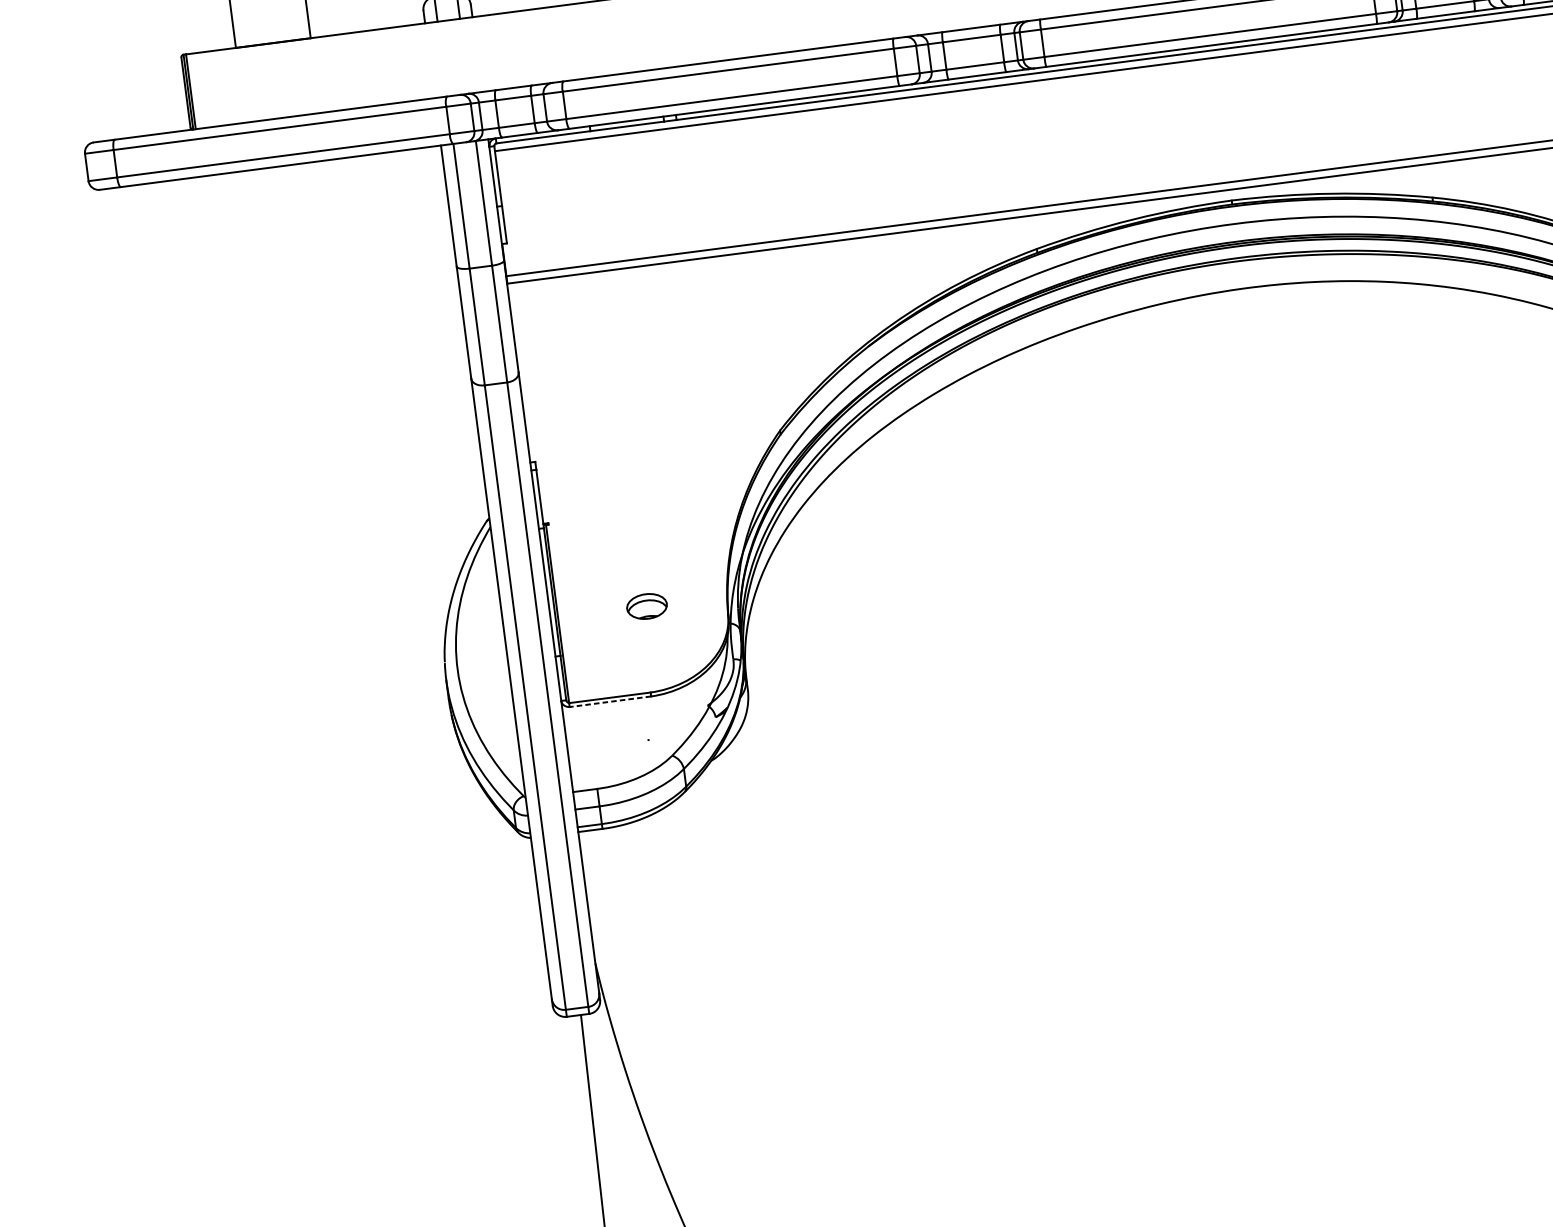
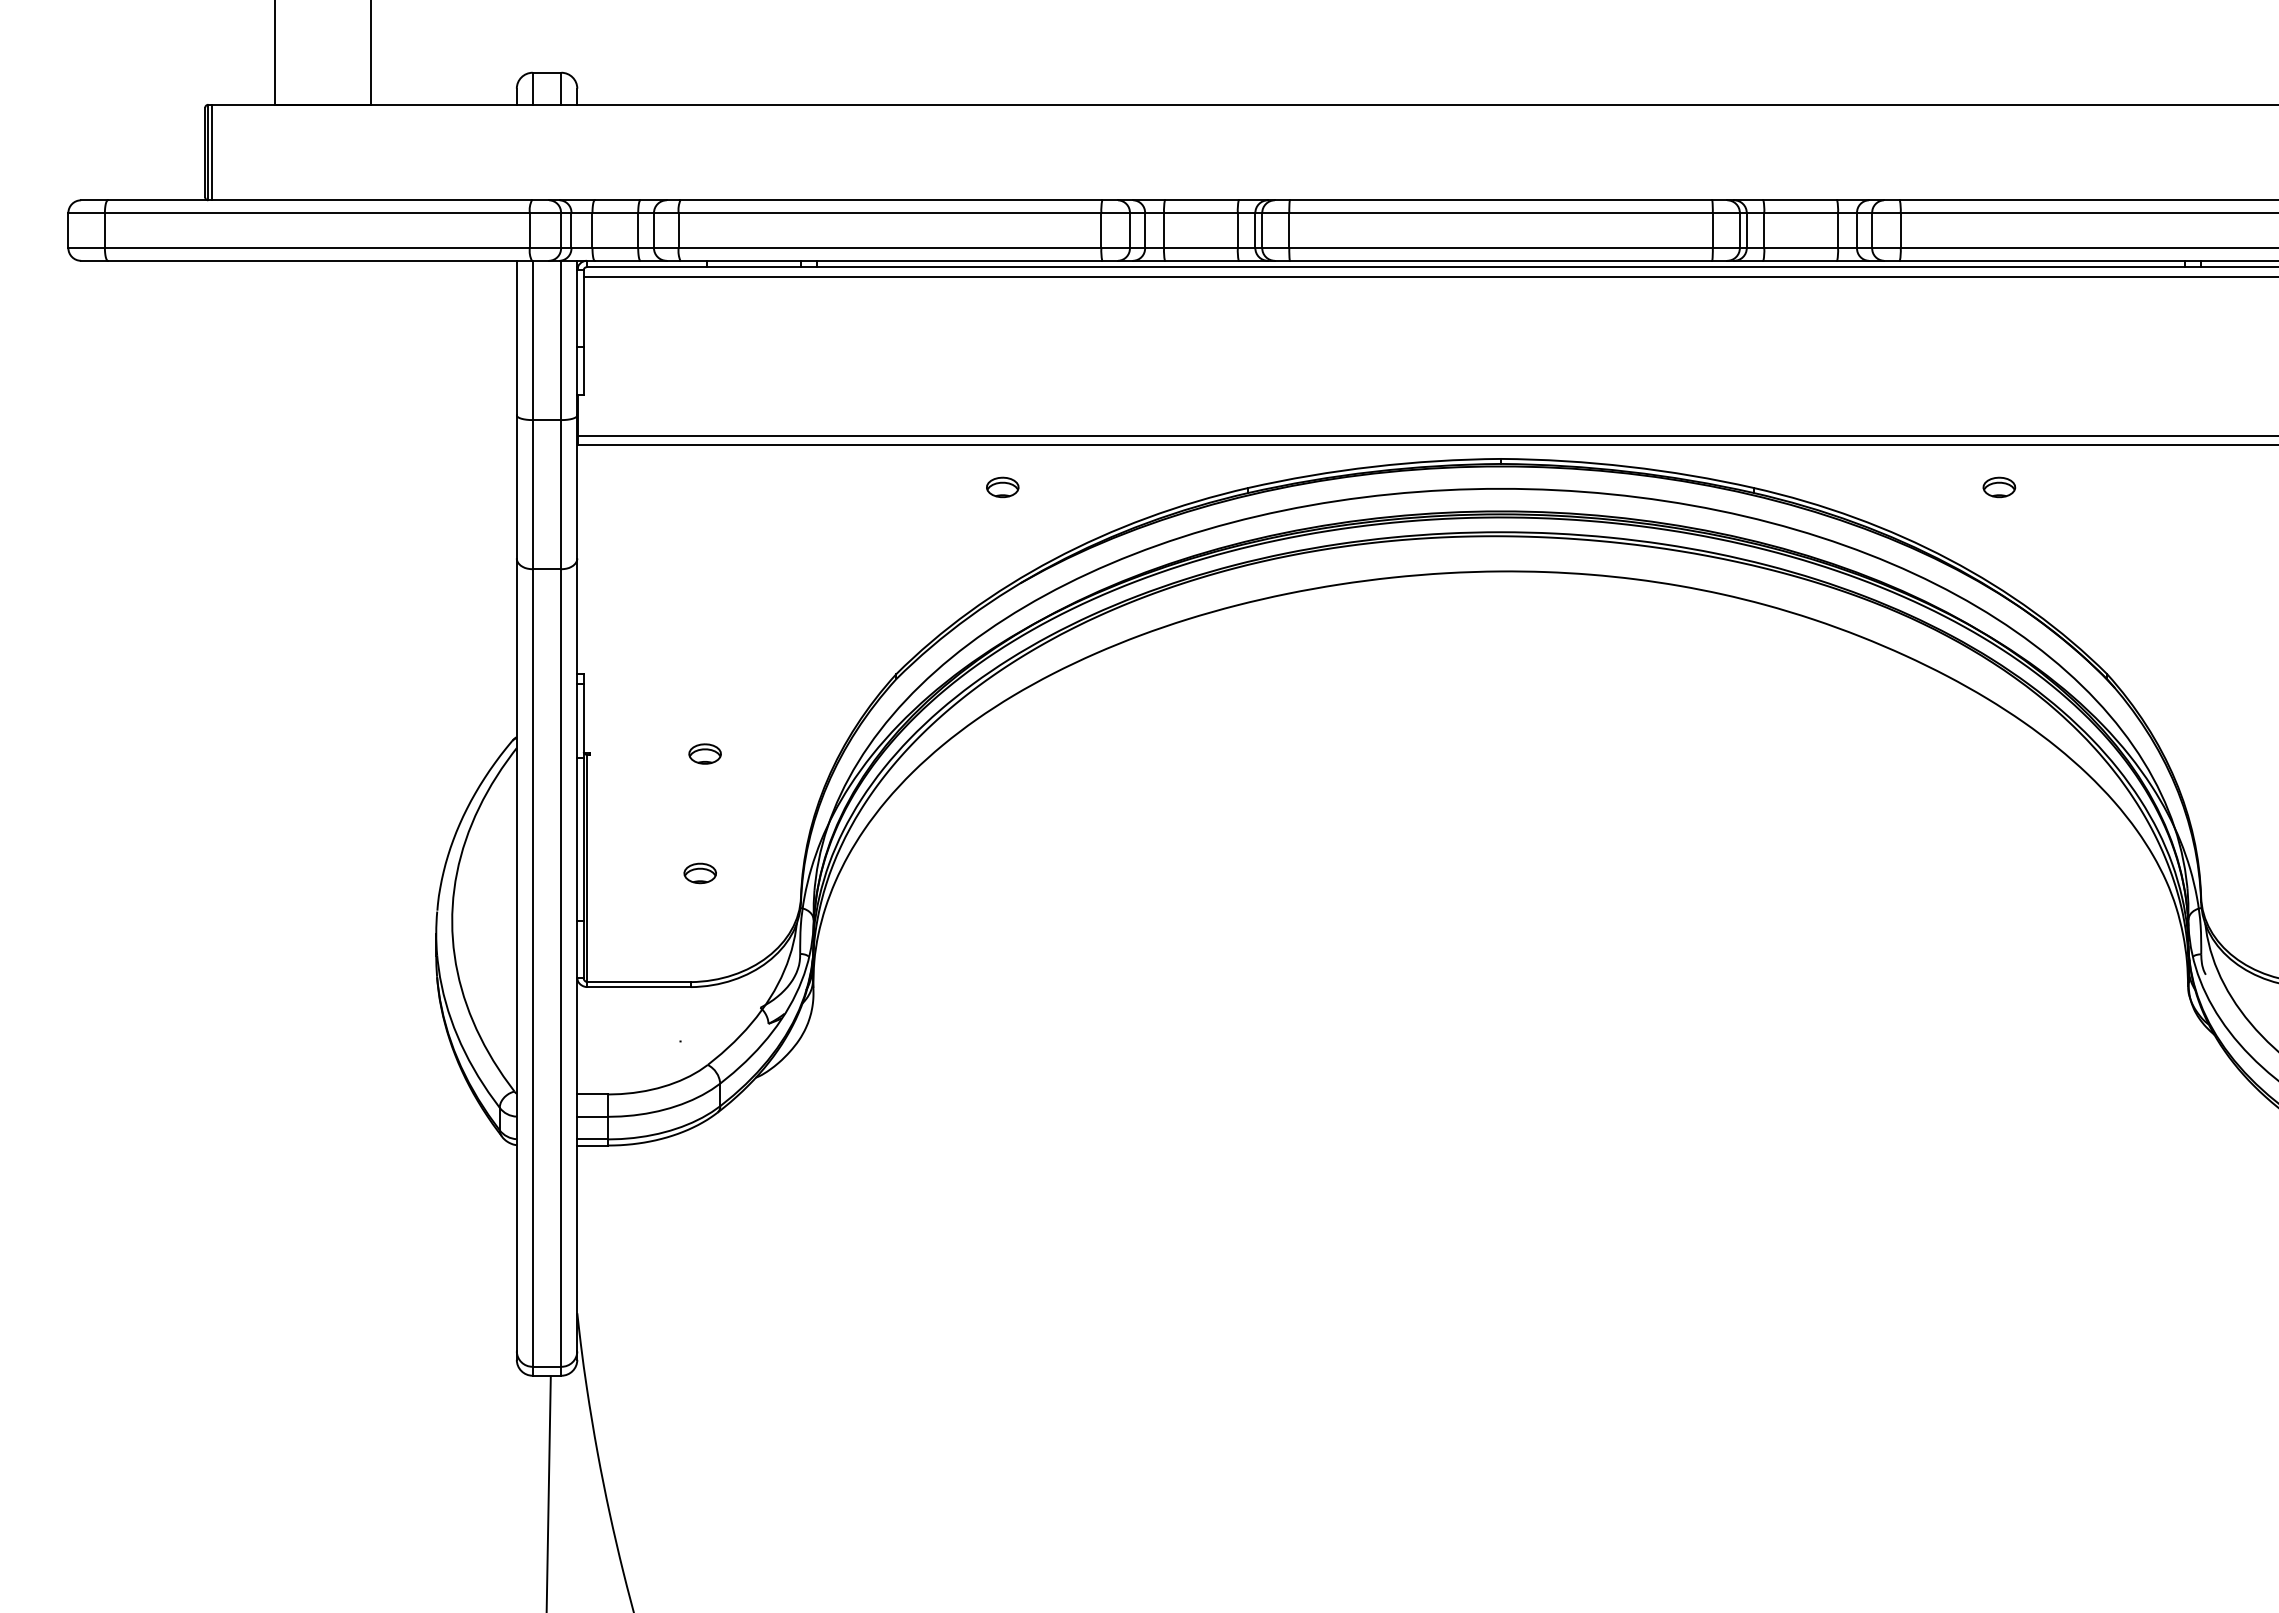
part: (844, 273) -> (1002, 487), added
part: (638, 512) -> (704, 753), added
part: (646, 606) -> (699, 873), size x0.62
line: (610, 702) -> (638, 987), dashed -> solid

